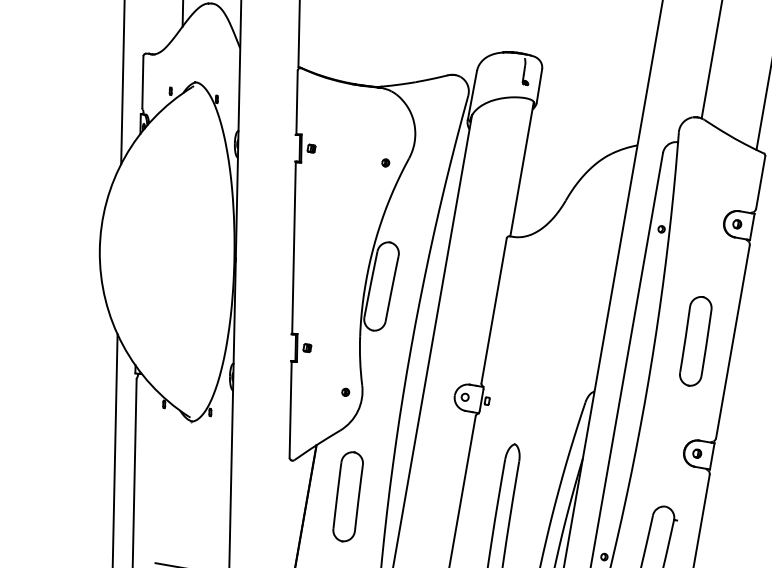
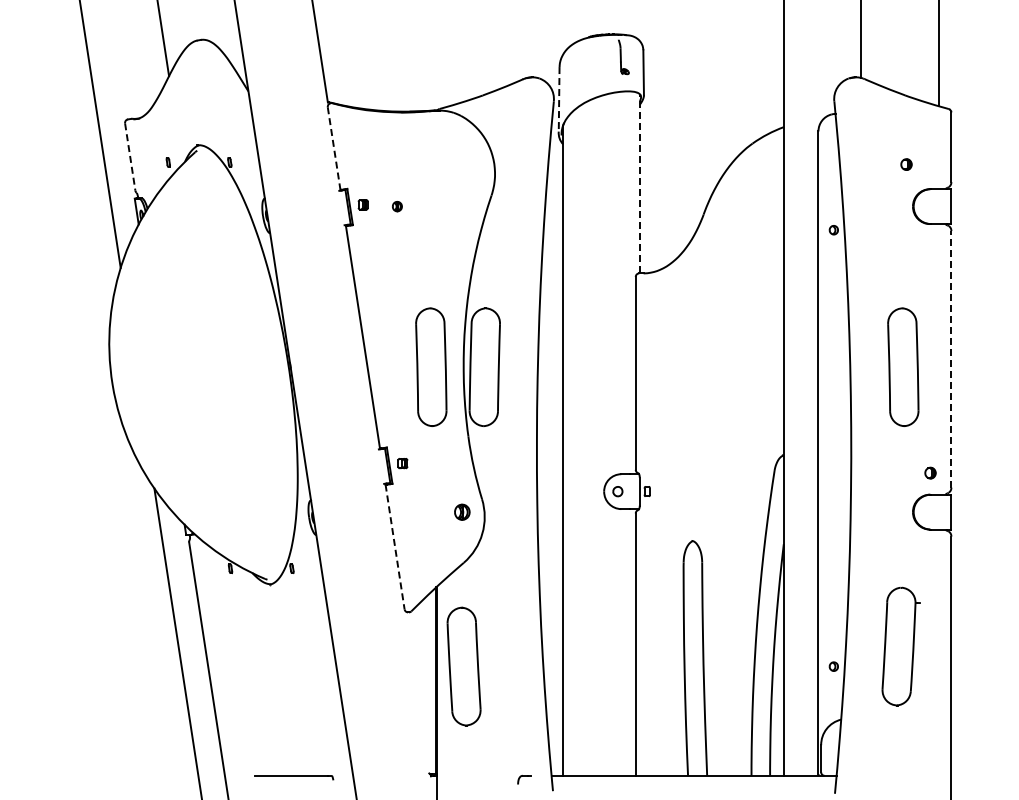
line: (143, 82) -> (130, 157), solid -> dashed
line: (472, 95) -> (559, 99), solid -> dashed
line: (297, 102) -> (334, 148), solid -> dashed
part: (385, 162) -> (397, 206), moved
line: (521, 168) -> (639, 183), solid -> dashed
part: (737, 224) -> (906, 164), moved
part: (341, 278) -> (431, 366), added
line: (733, 341) -> (951, 358), solid -> dashed
part: (345, 391) -> (462, 511), size x1.6
line: (290, 410) -> (395, 547), solid -> dashed
part: (697, 453) -> (930, 472), moved
part: (347, 496) -> (463, 666), moved

